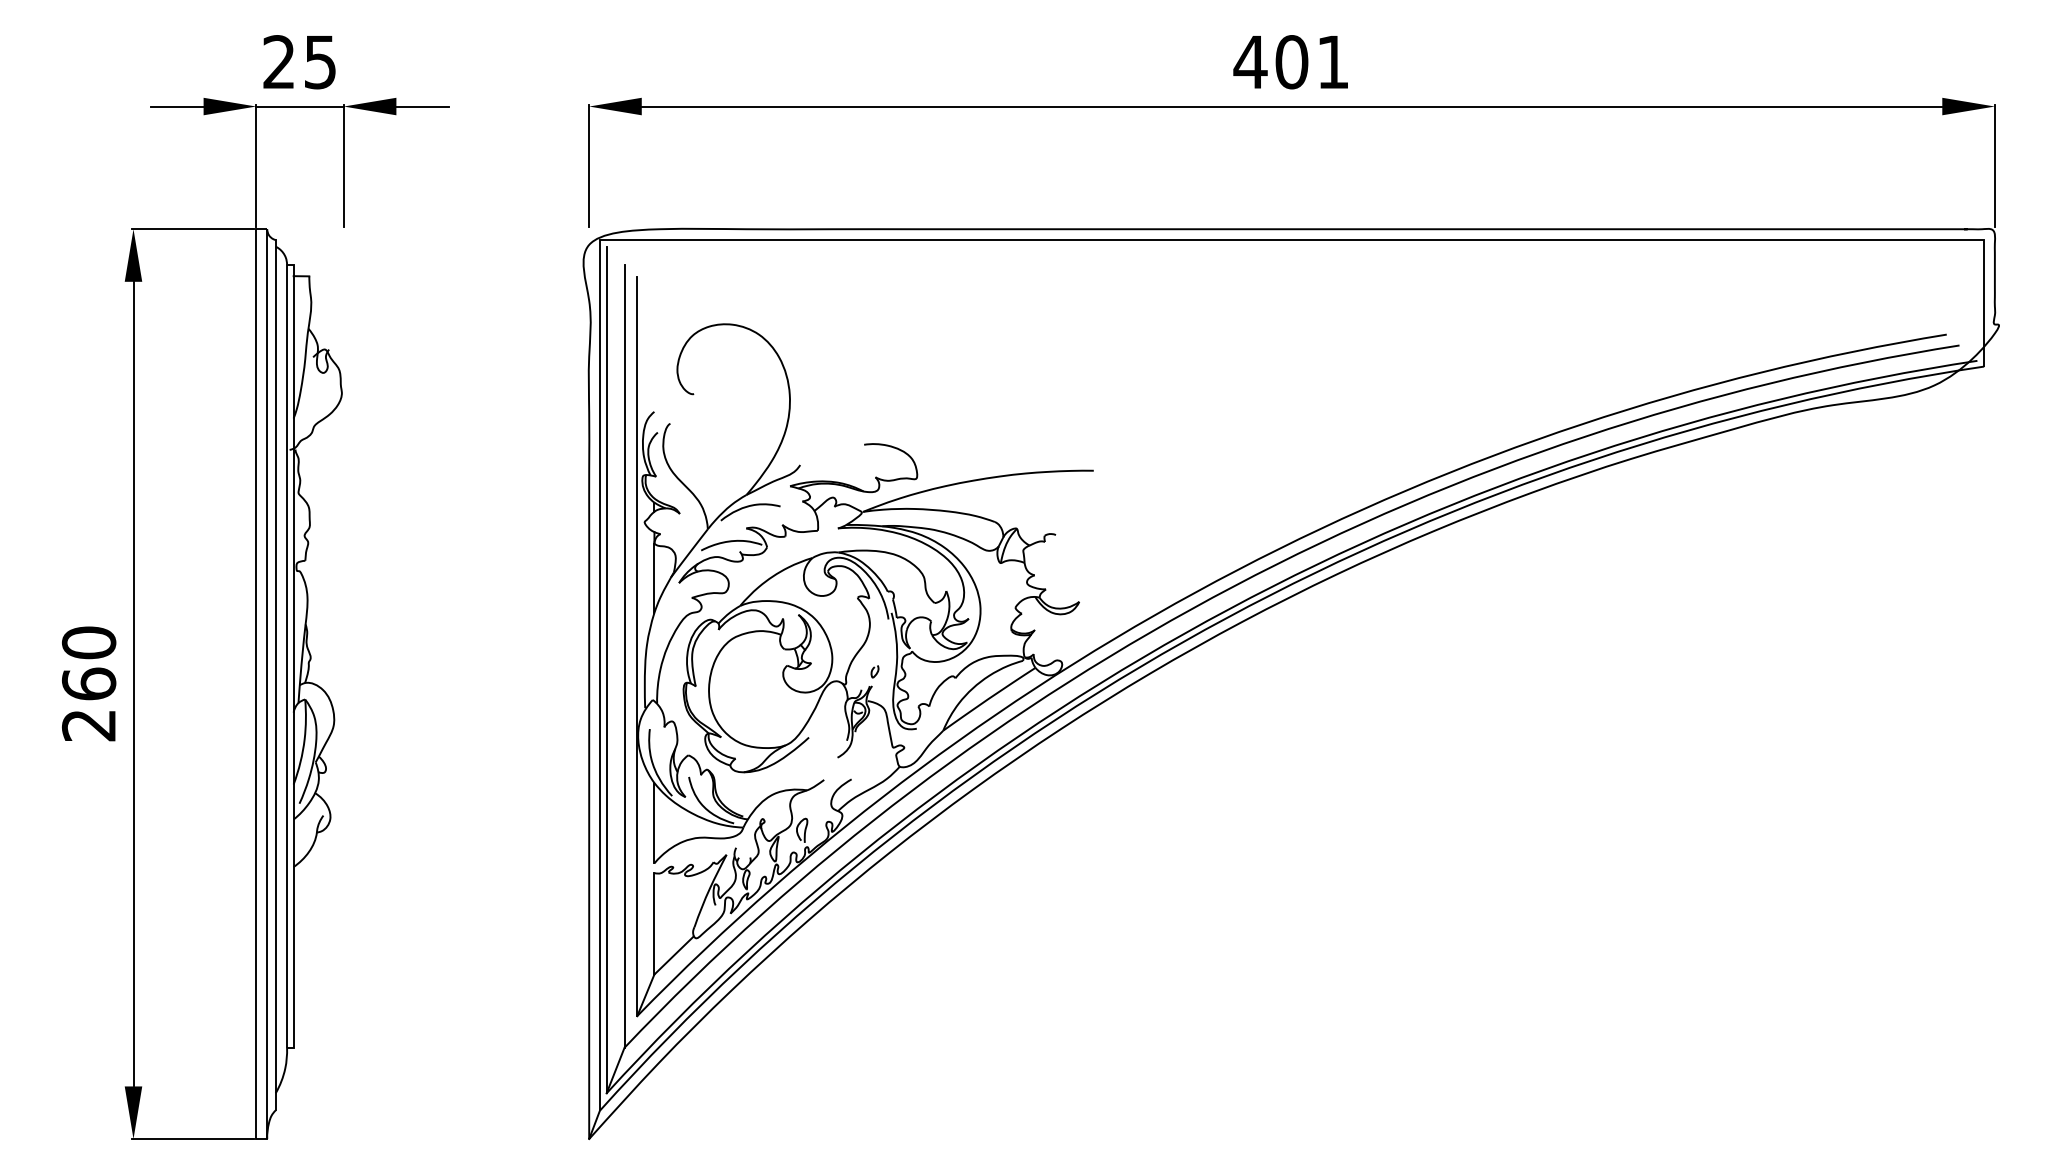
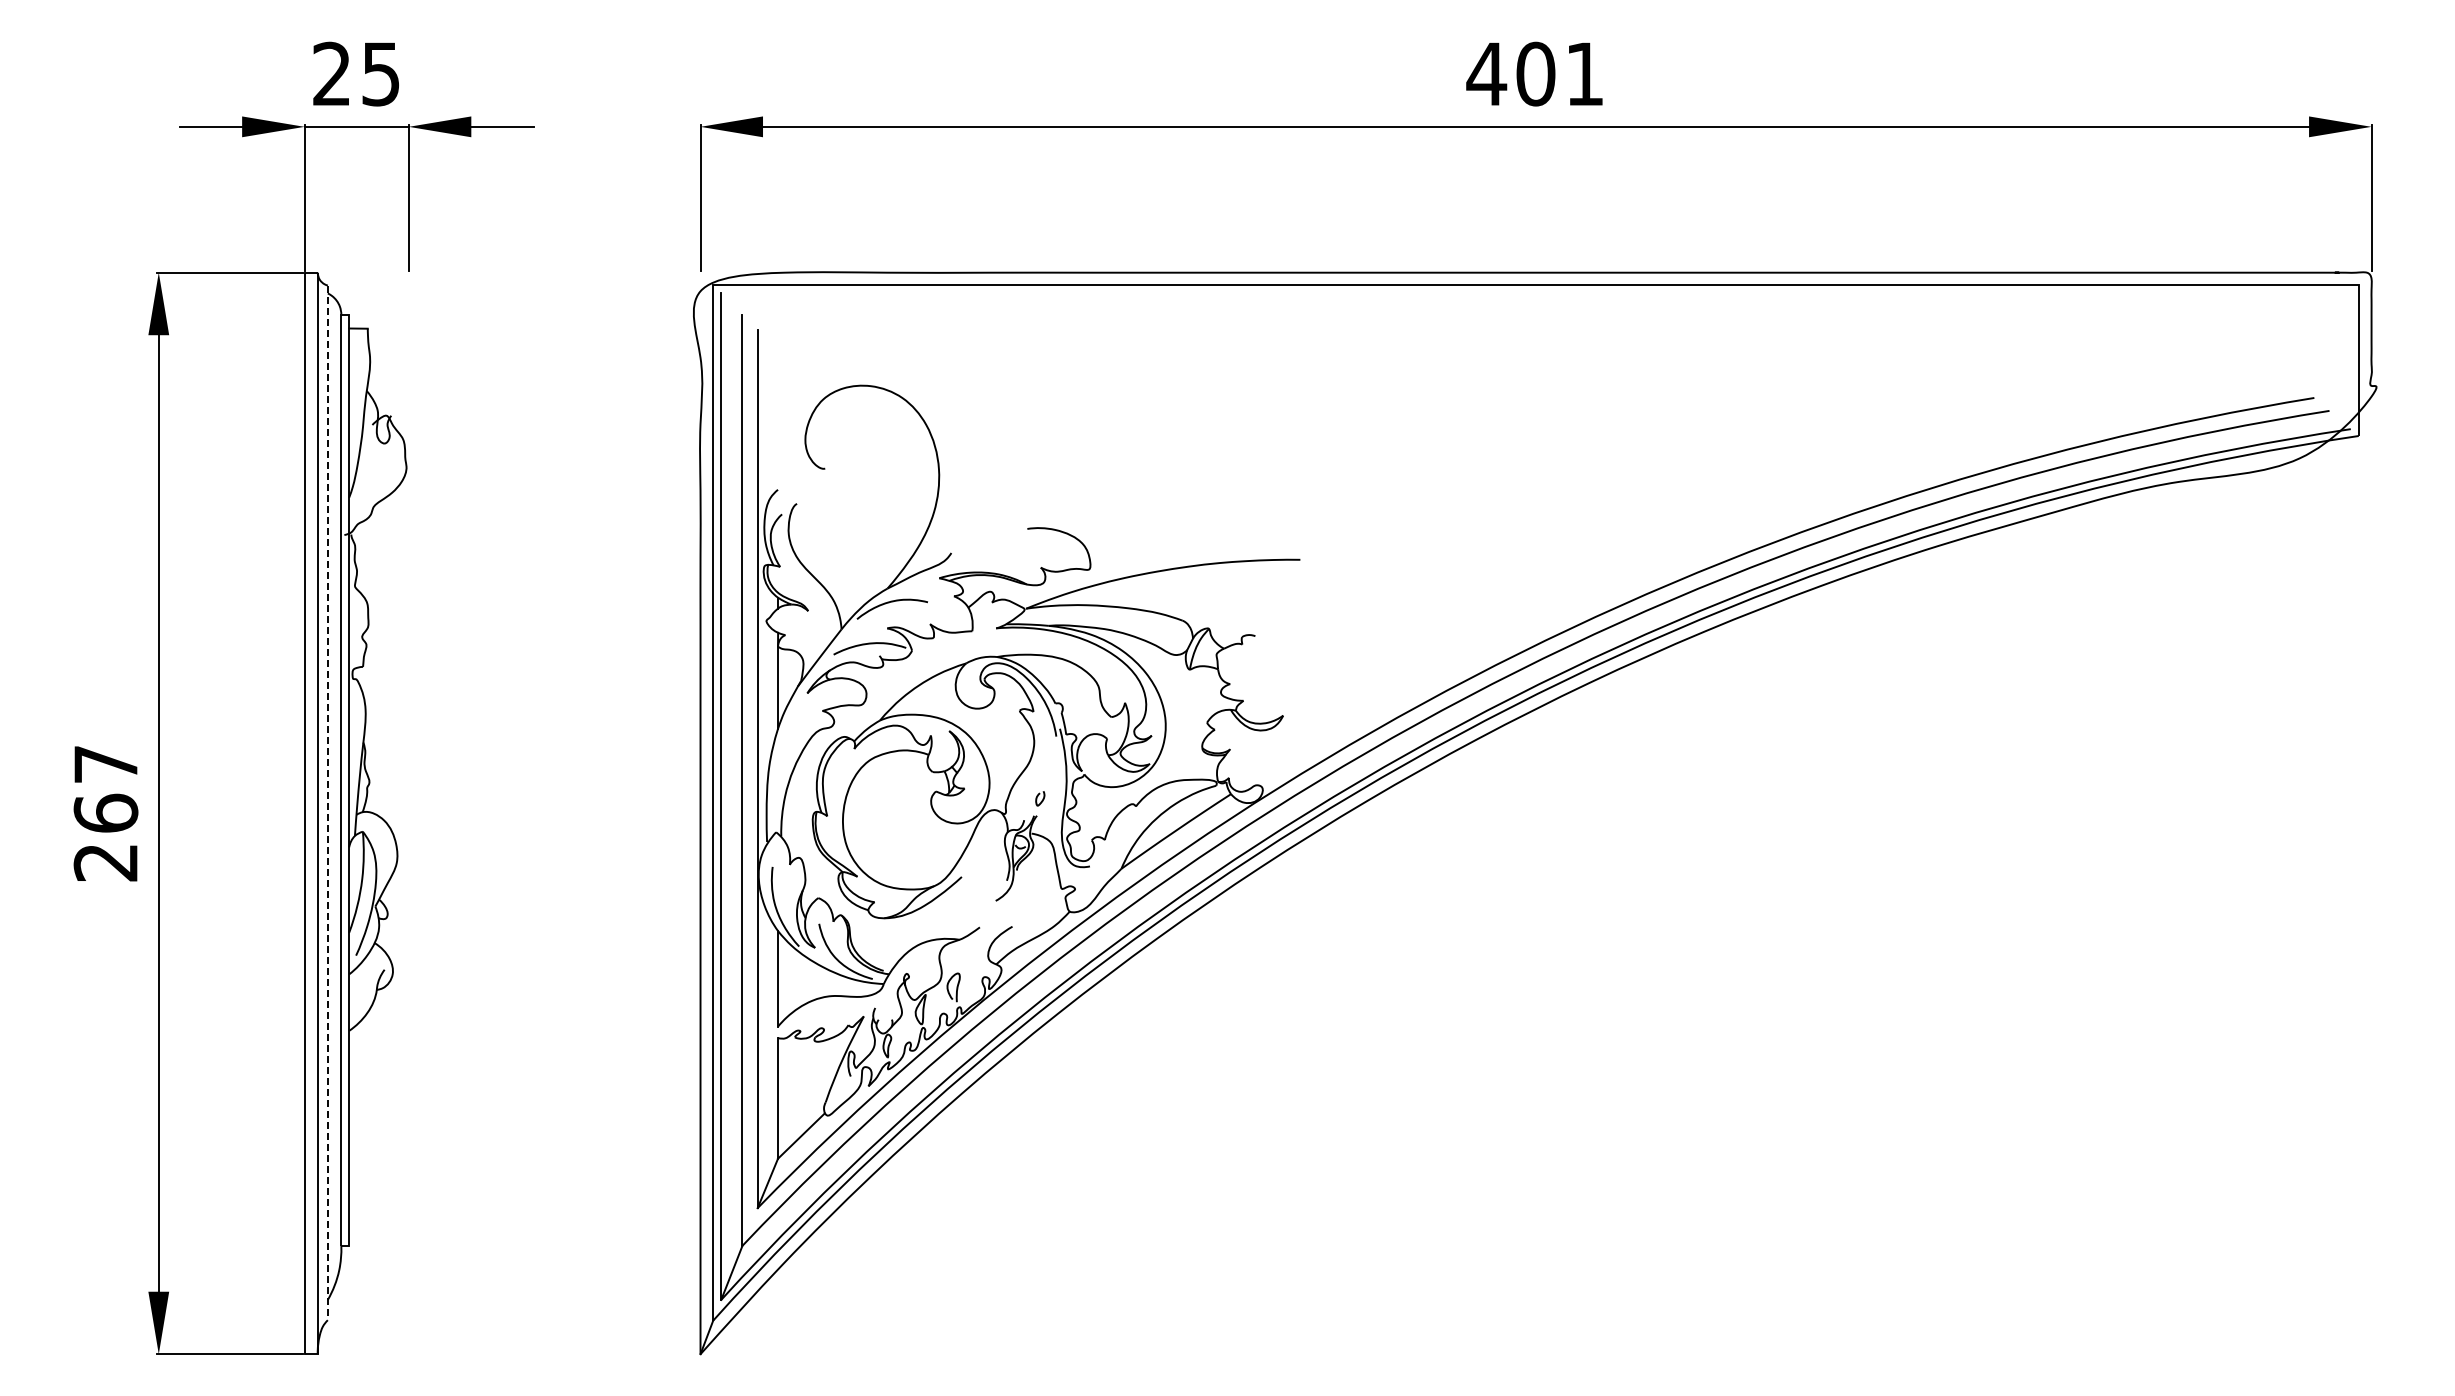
text: (88, 642) -> (105, 764), 260 -> 267
line: (275, 675) -> (327, 803), solid -> dashed

